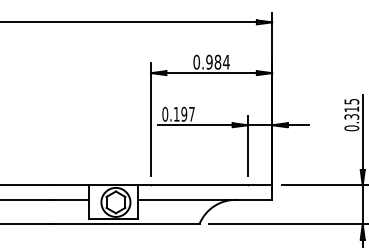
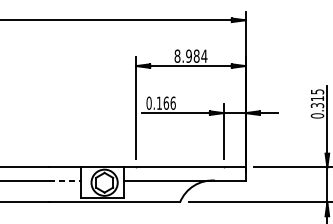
text: (196, 62) -> (177, 56), 0.984 -> 8.984
text: (187, 113) -> (169, 102), 0.197 -> 0.166
line: (71, 200) -> (64, 181), solid -> dashed

